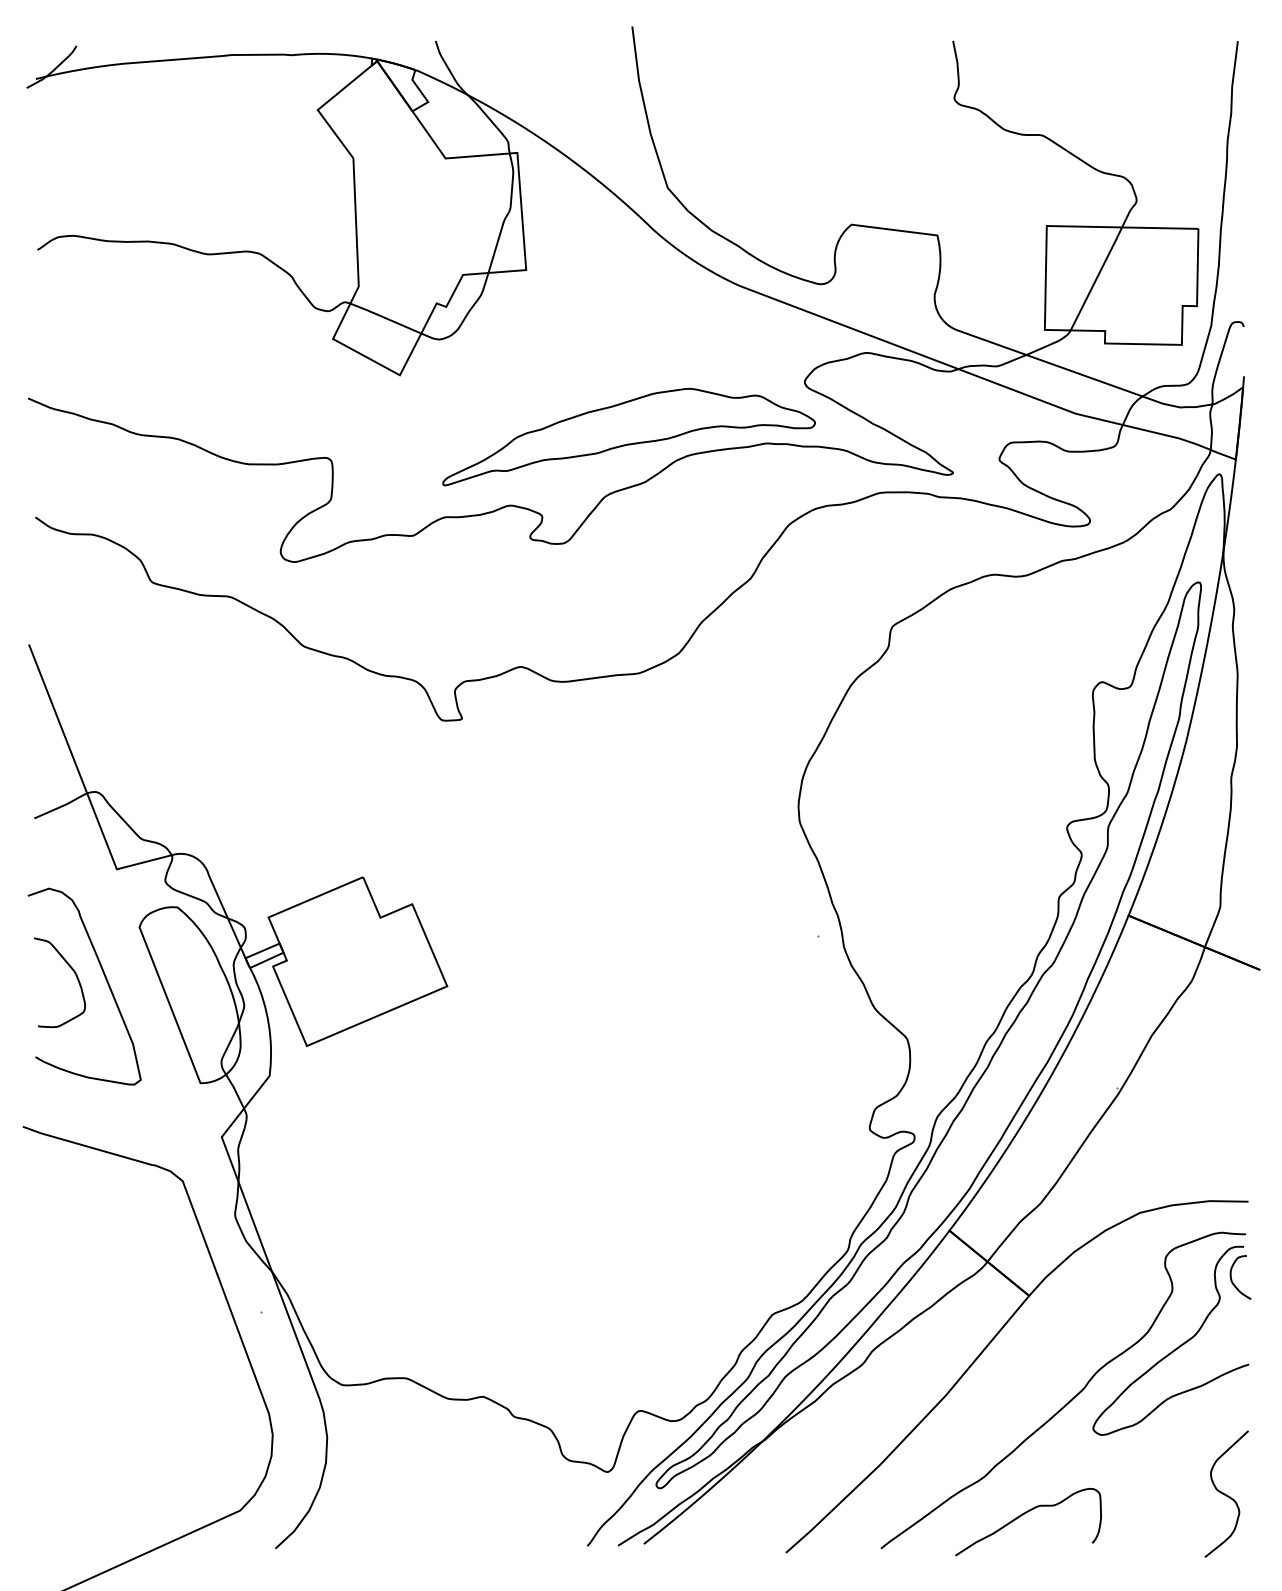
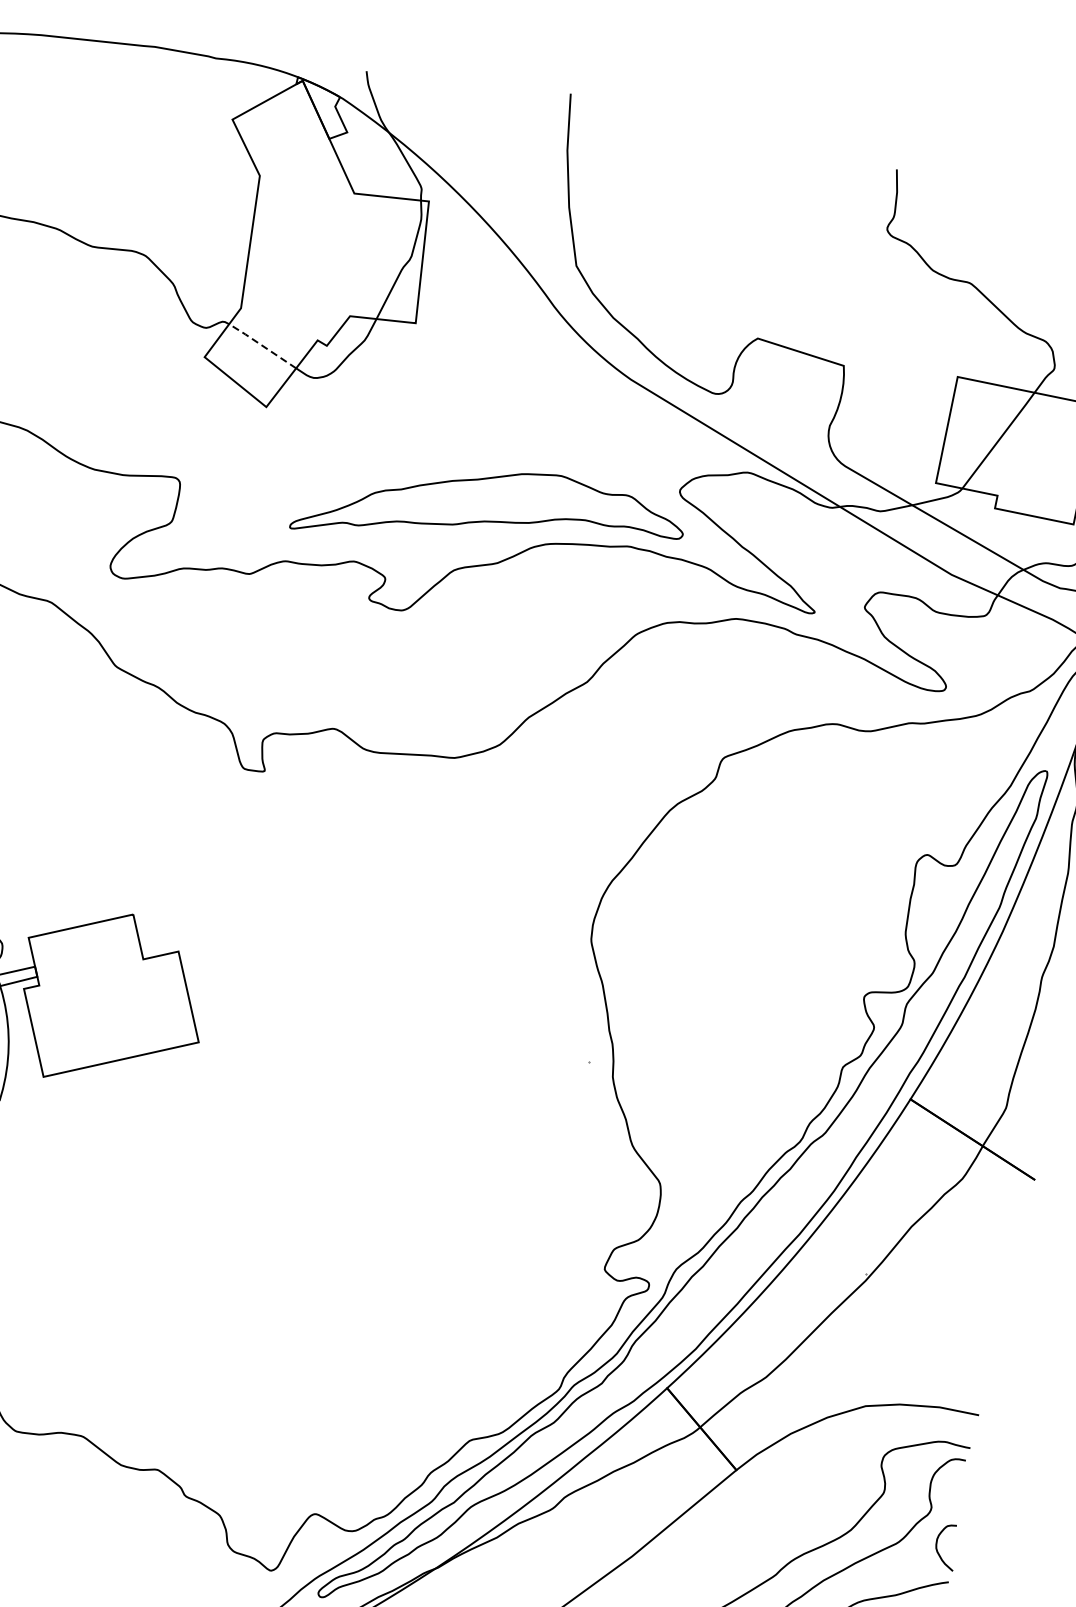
line: (384, 317) -> (261, 344), solid -> dashed
curve: (1232, 1279) -> (937, 1547), moved

